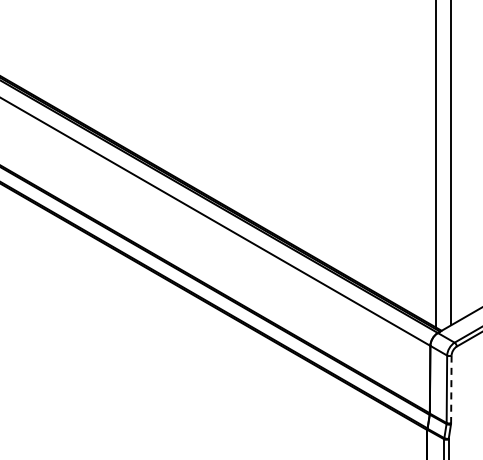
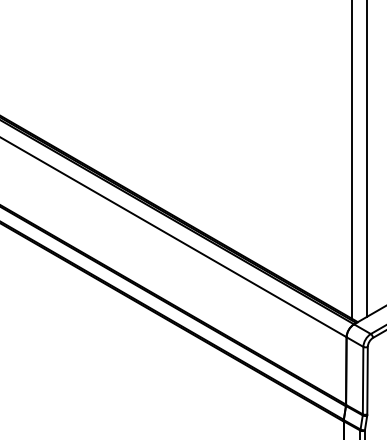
line: (451, 389) -> (367, 380), dashed -> solid

